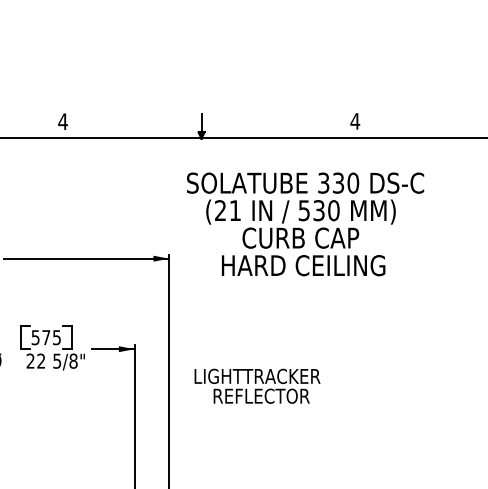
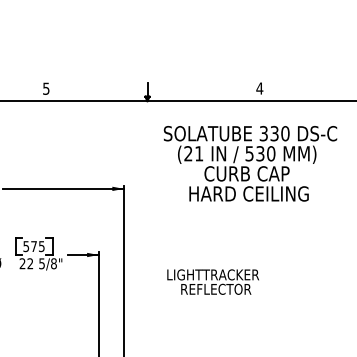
text: (62, 121) -> (45, 88), 4 -> 5
text: (305, 224) -> (250, 163), moved
text: (257, 385) -> (213, 281), moved

